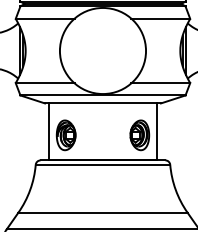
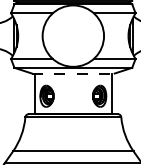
line: (102, 103) -> (72, 73), solid -> dashed

